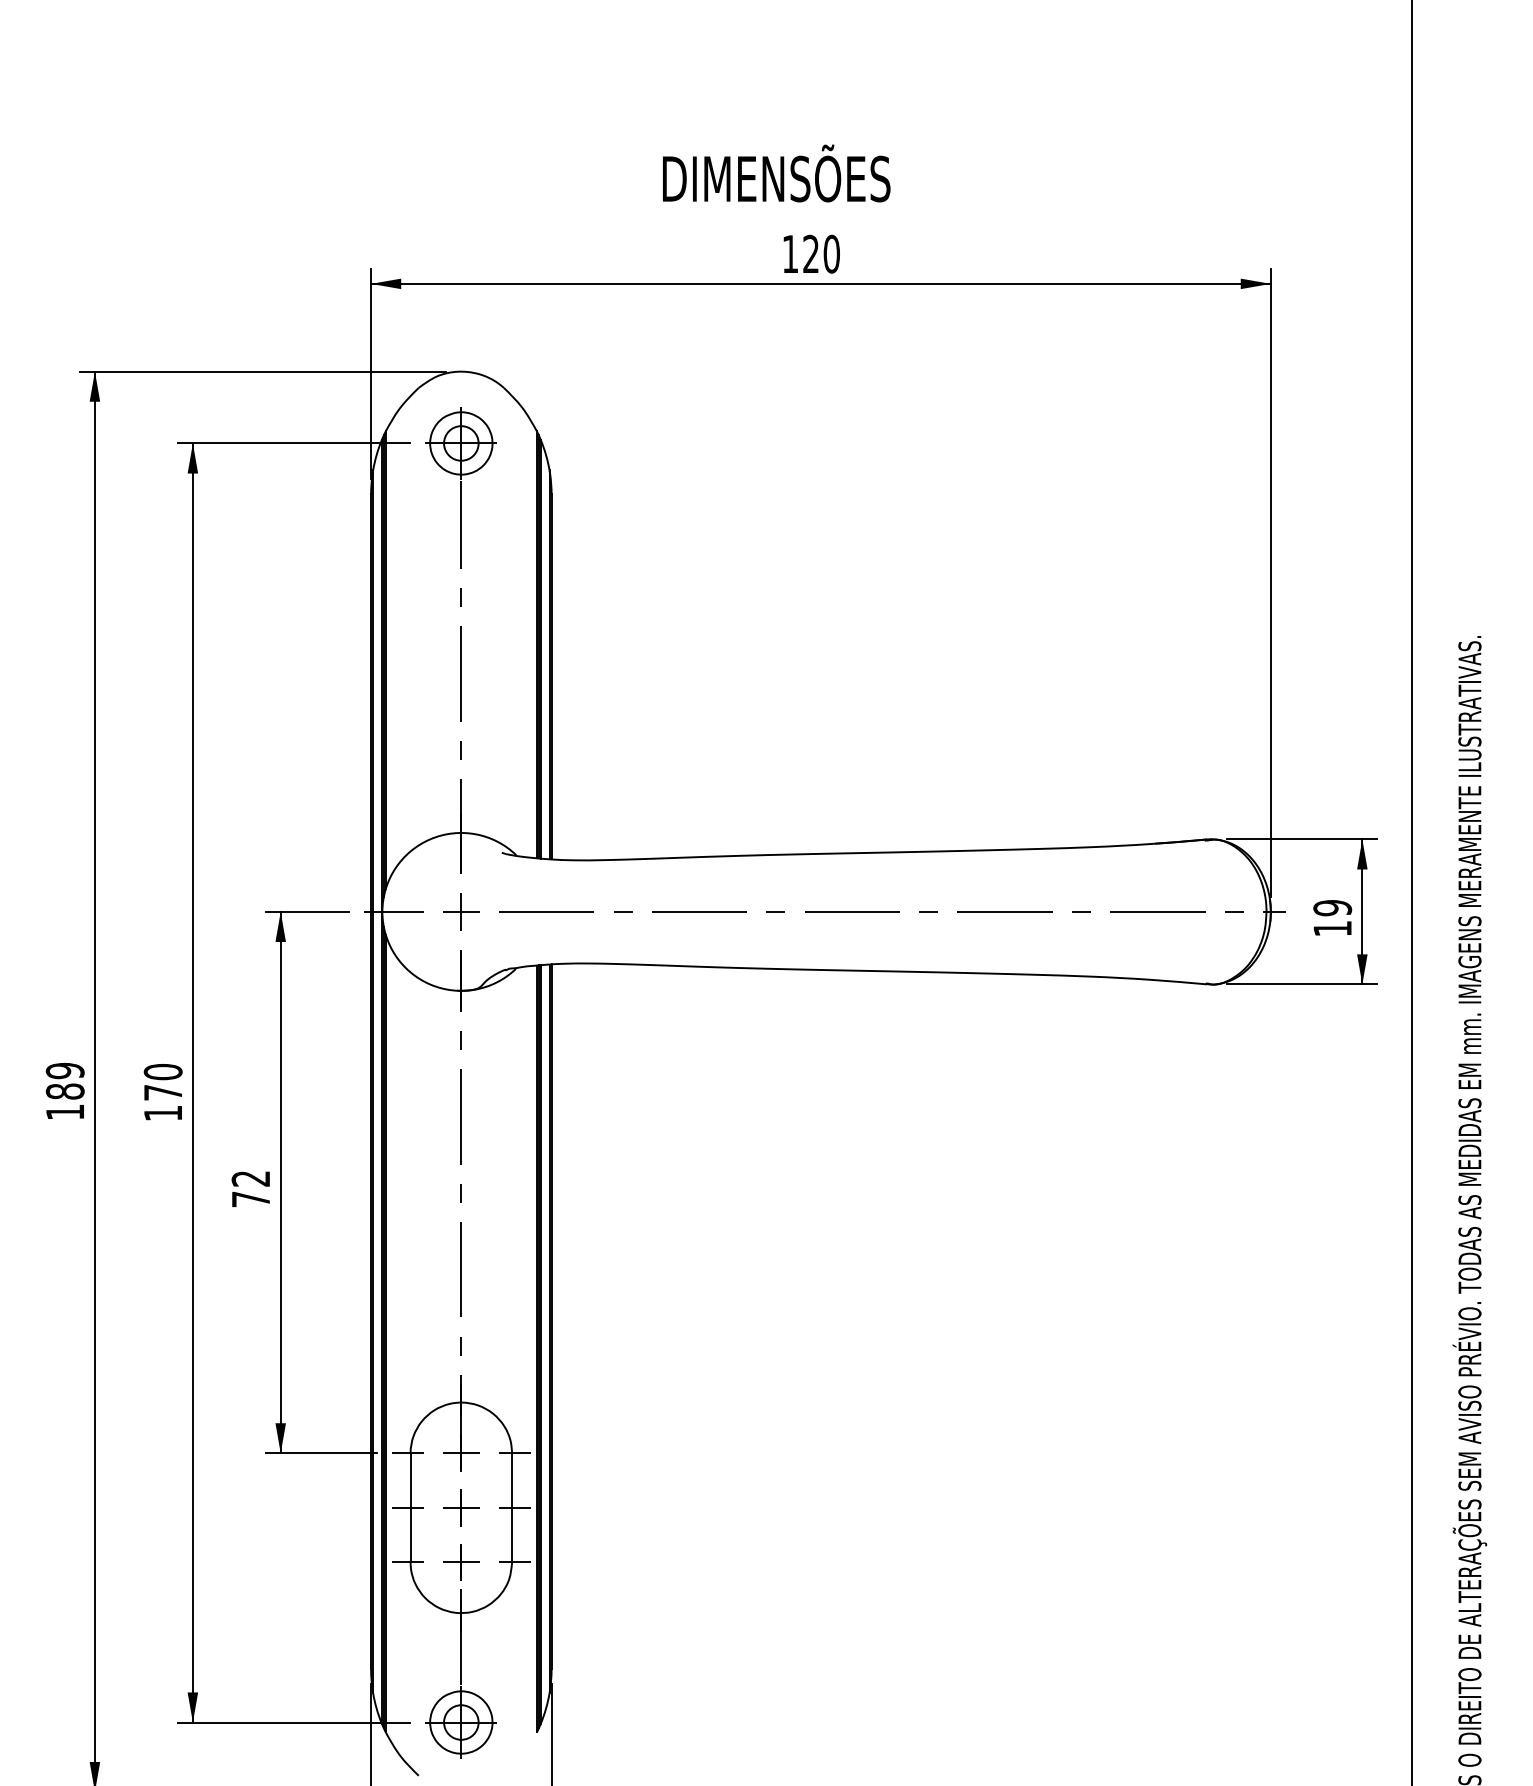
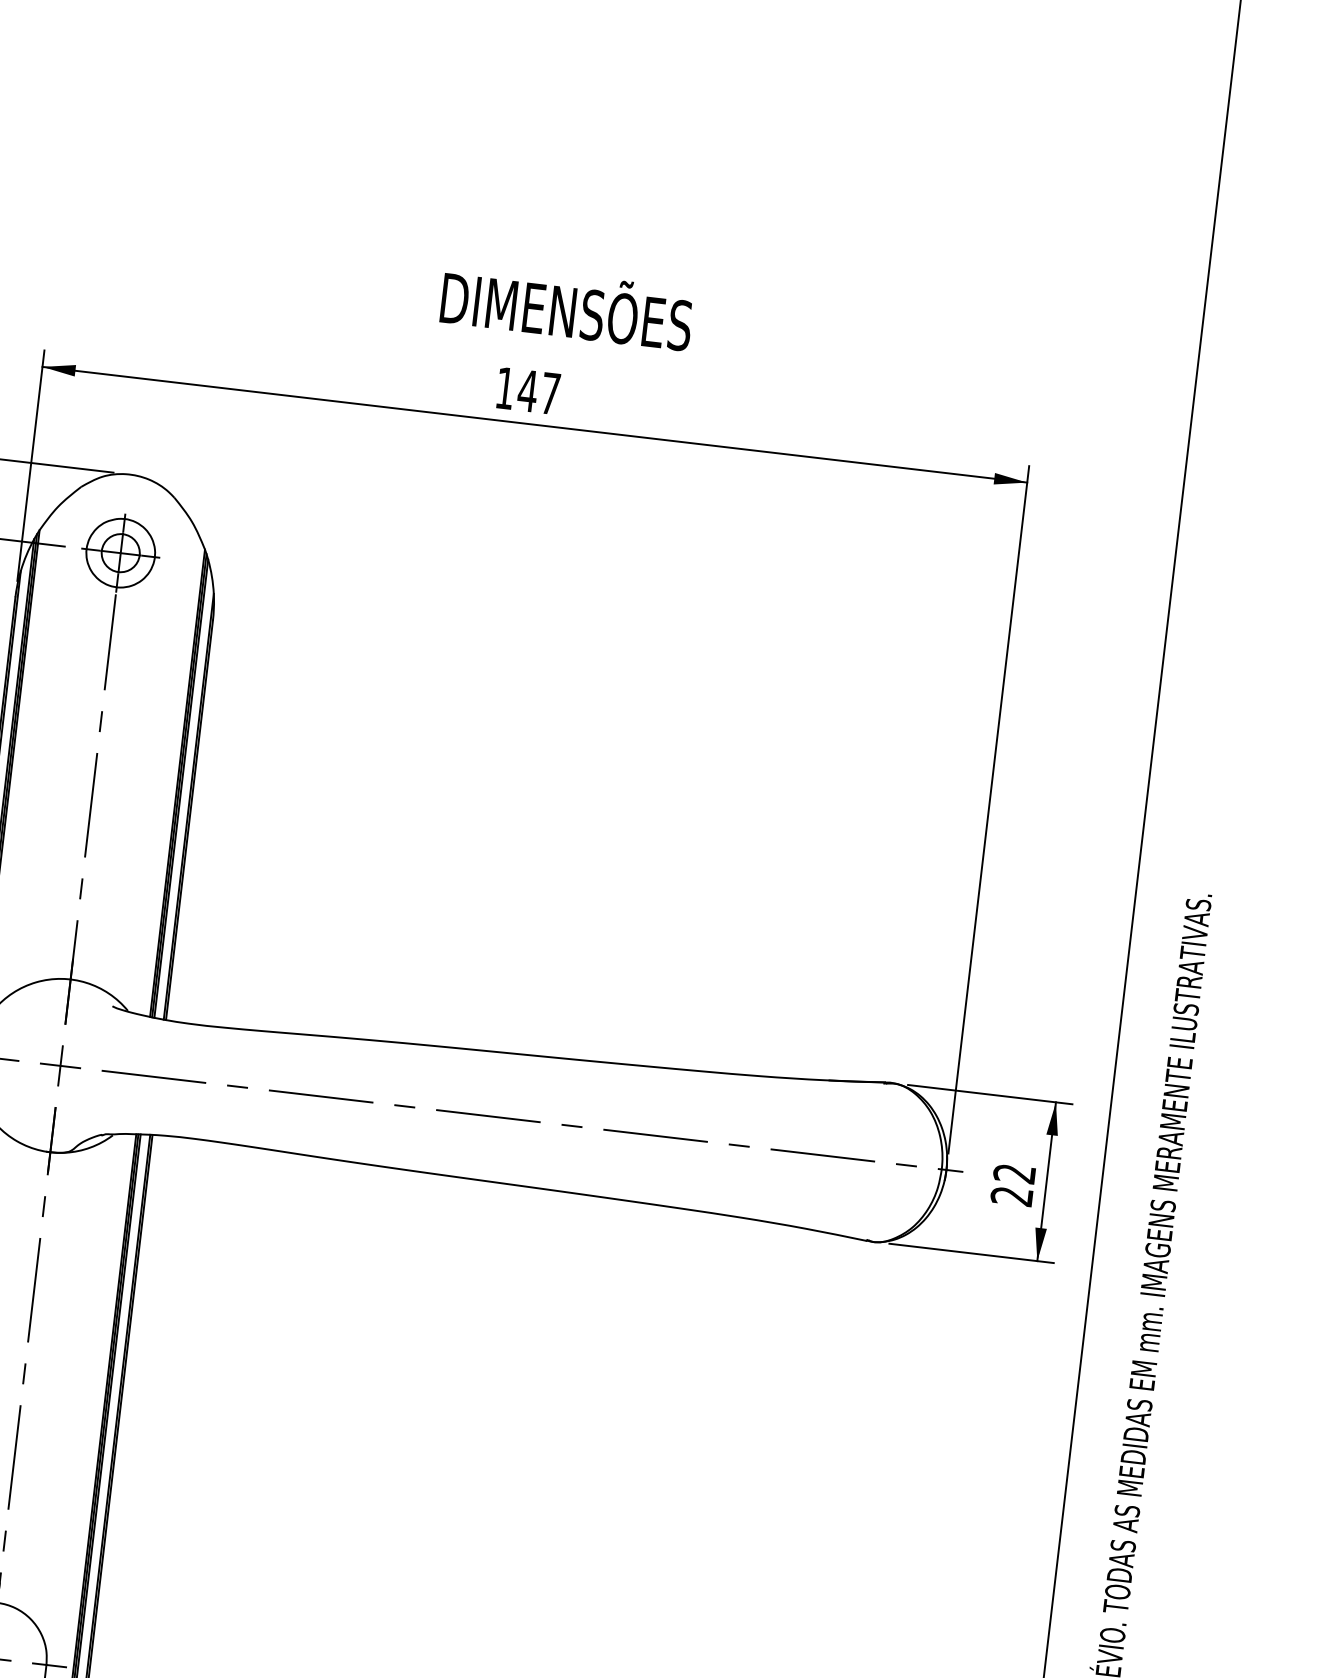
text: (776, 173) -> (567, 306), moved
text: (820, 253) -> (538, 391), 120 -> 147
text: (1332, 918) -> (1013, 1185), 19 -> 22

